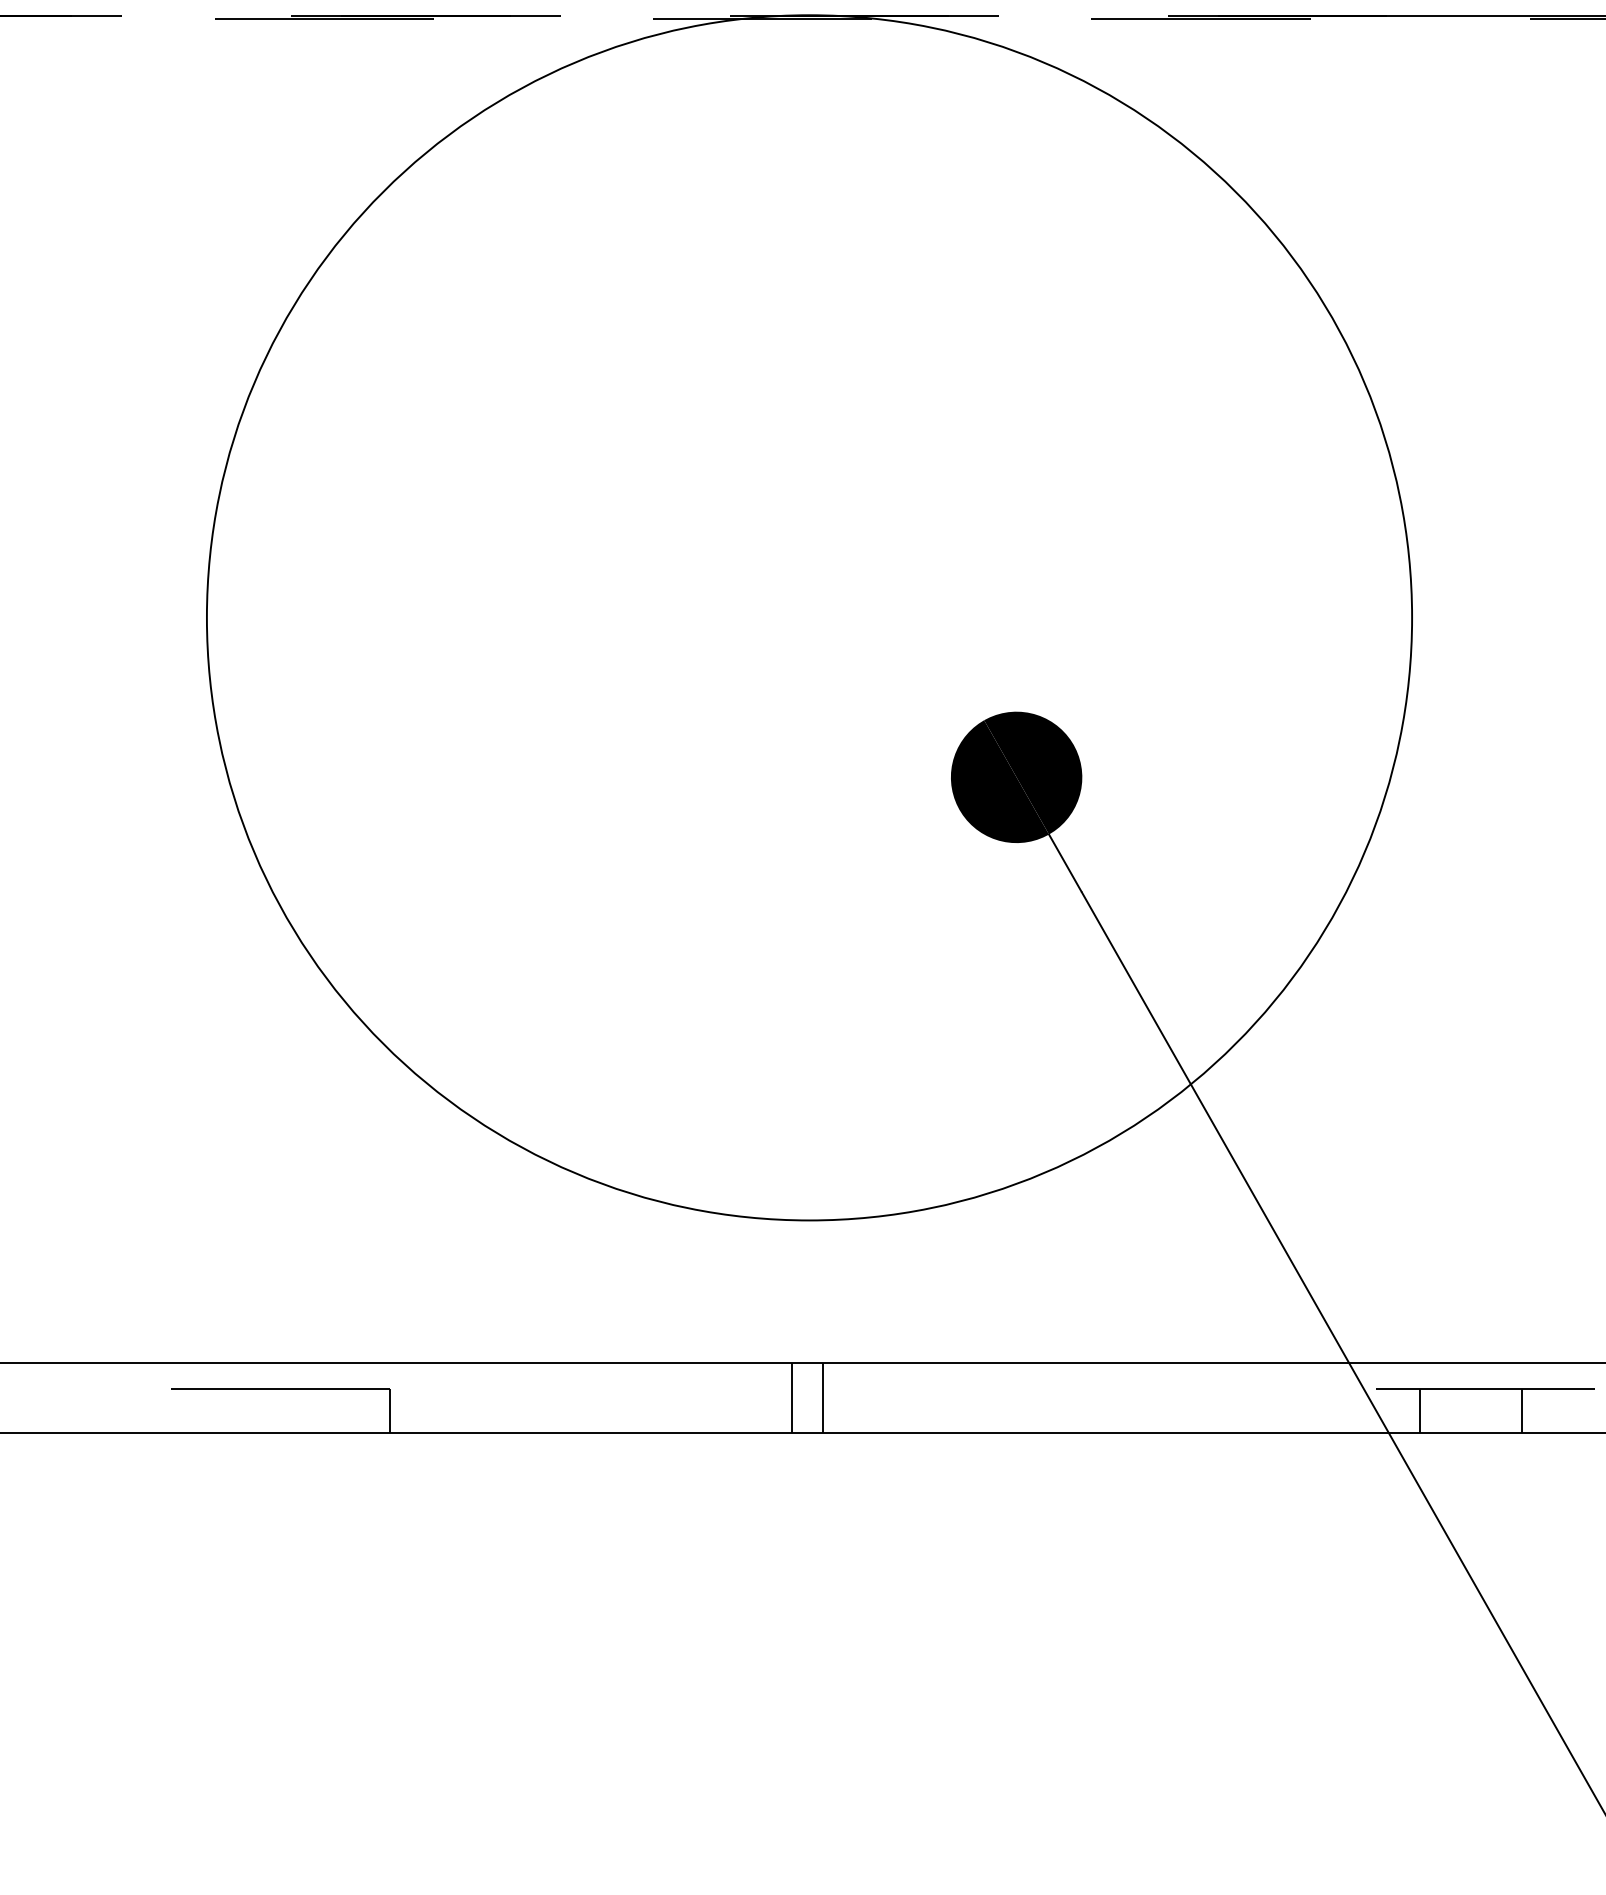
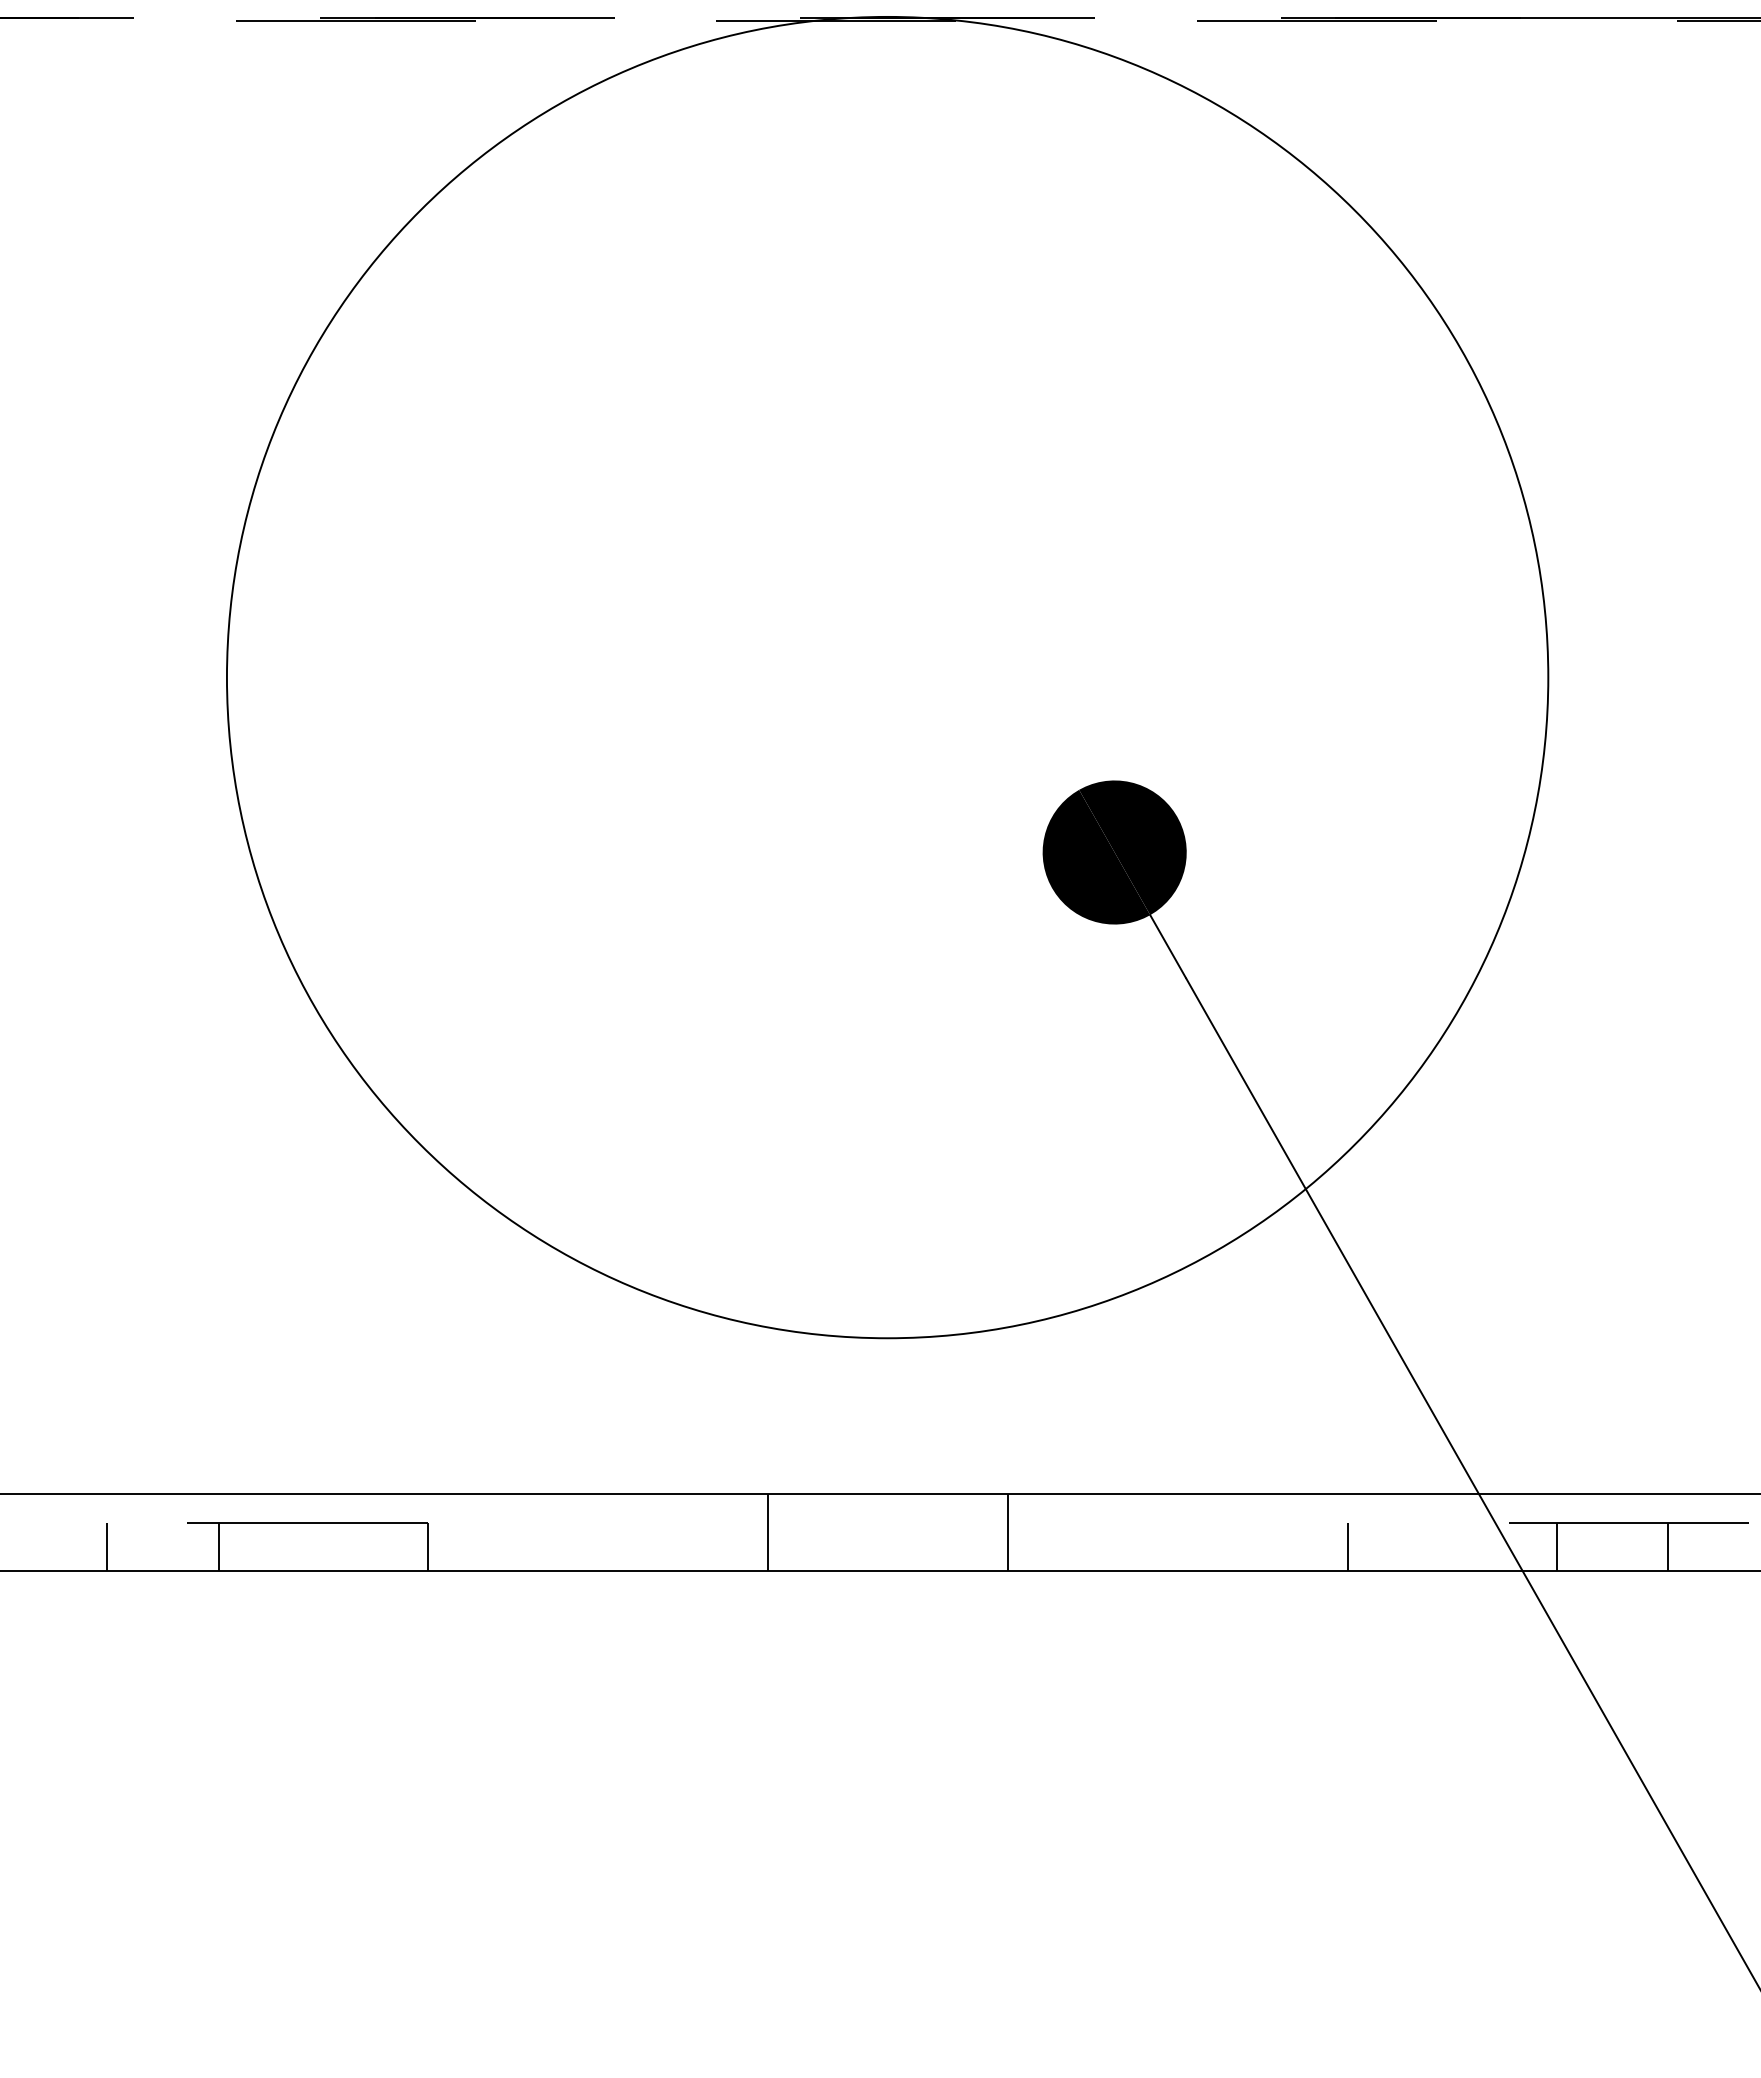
line: (792, 1397) -> (767, 1532), moved
line: (823, 1397) -> (1007, 1532), moved
line: (97, 1411) -> (106, 1547), added
line: (199, 1411) -> (218, 1547), added
line: (1228, 1411) -> (1347, 1547), added

